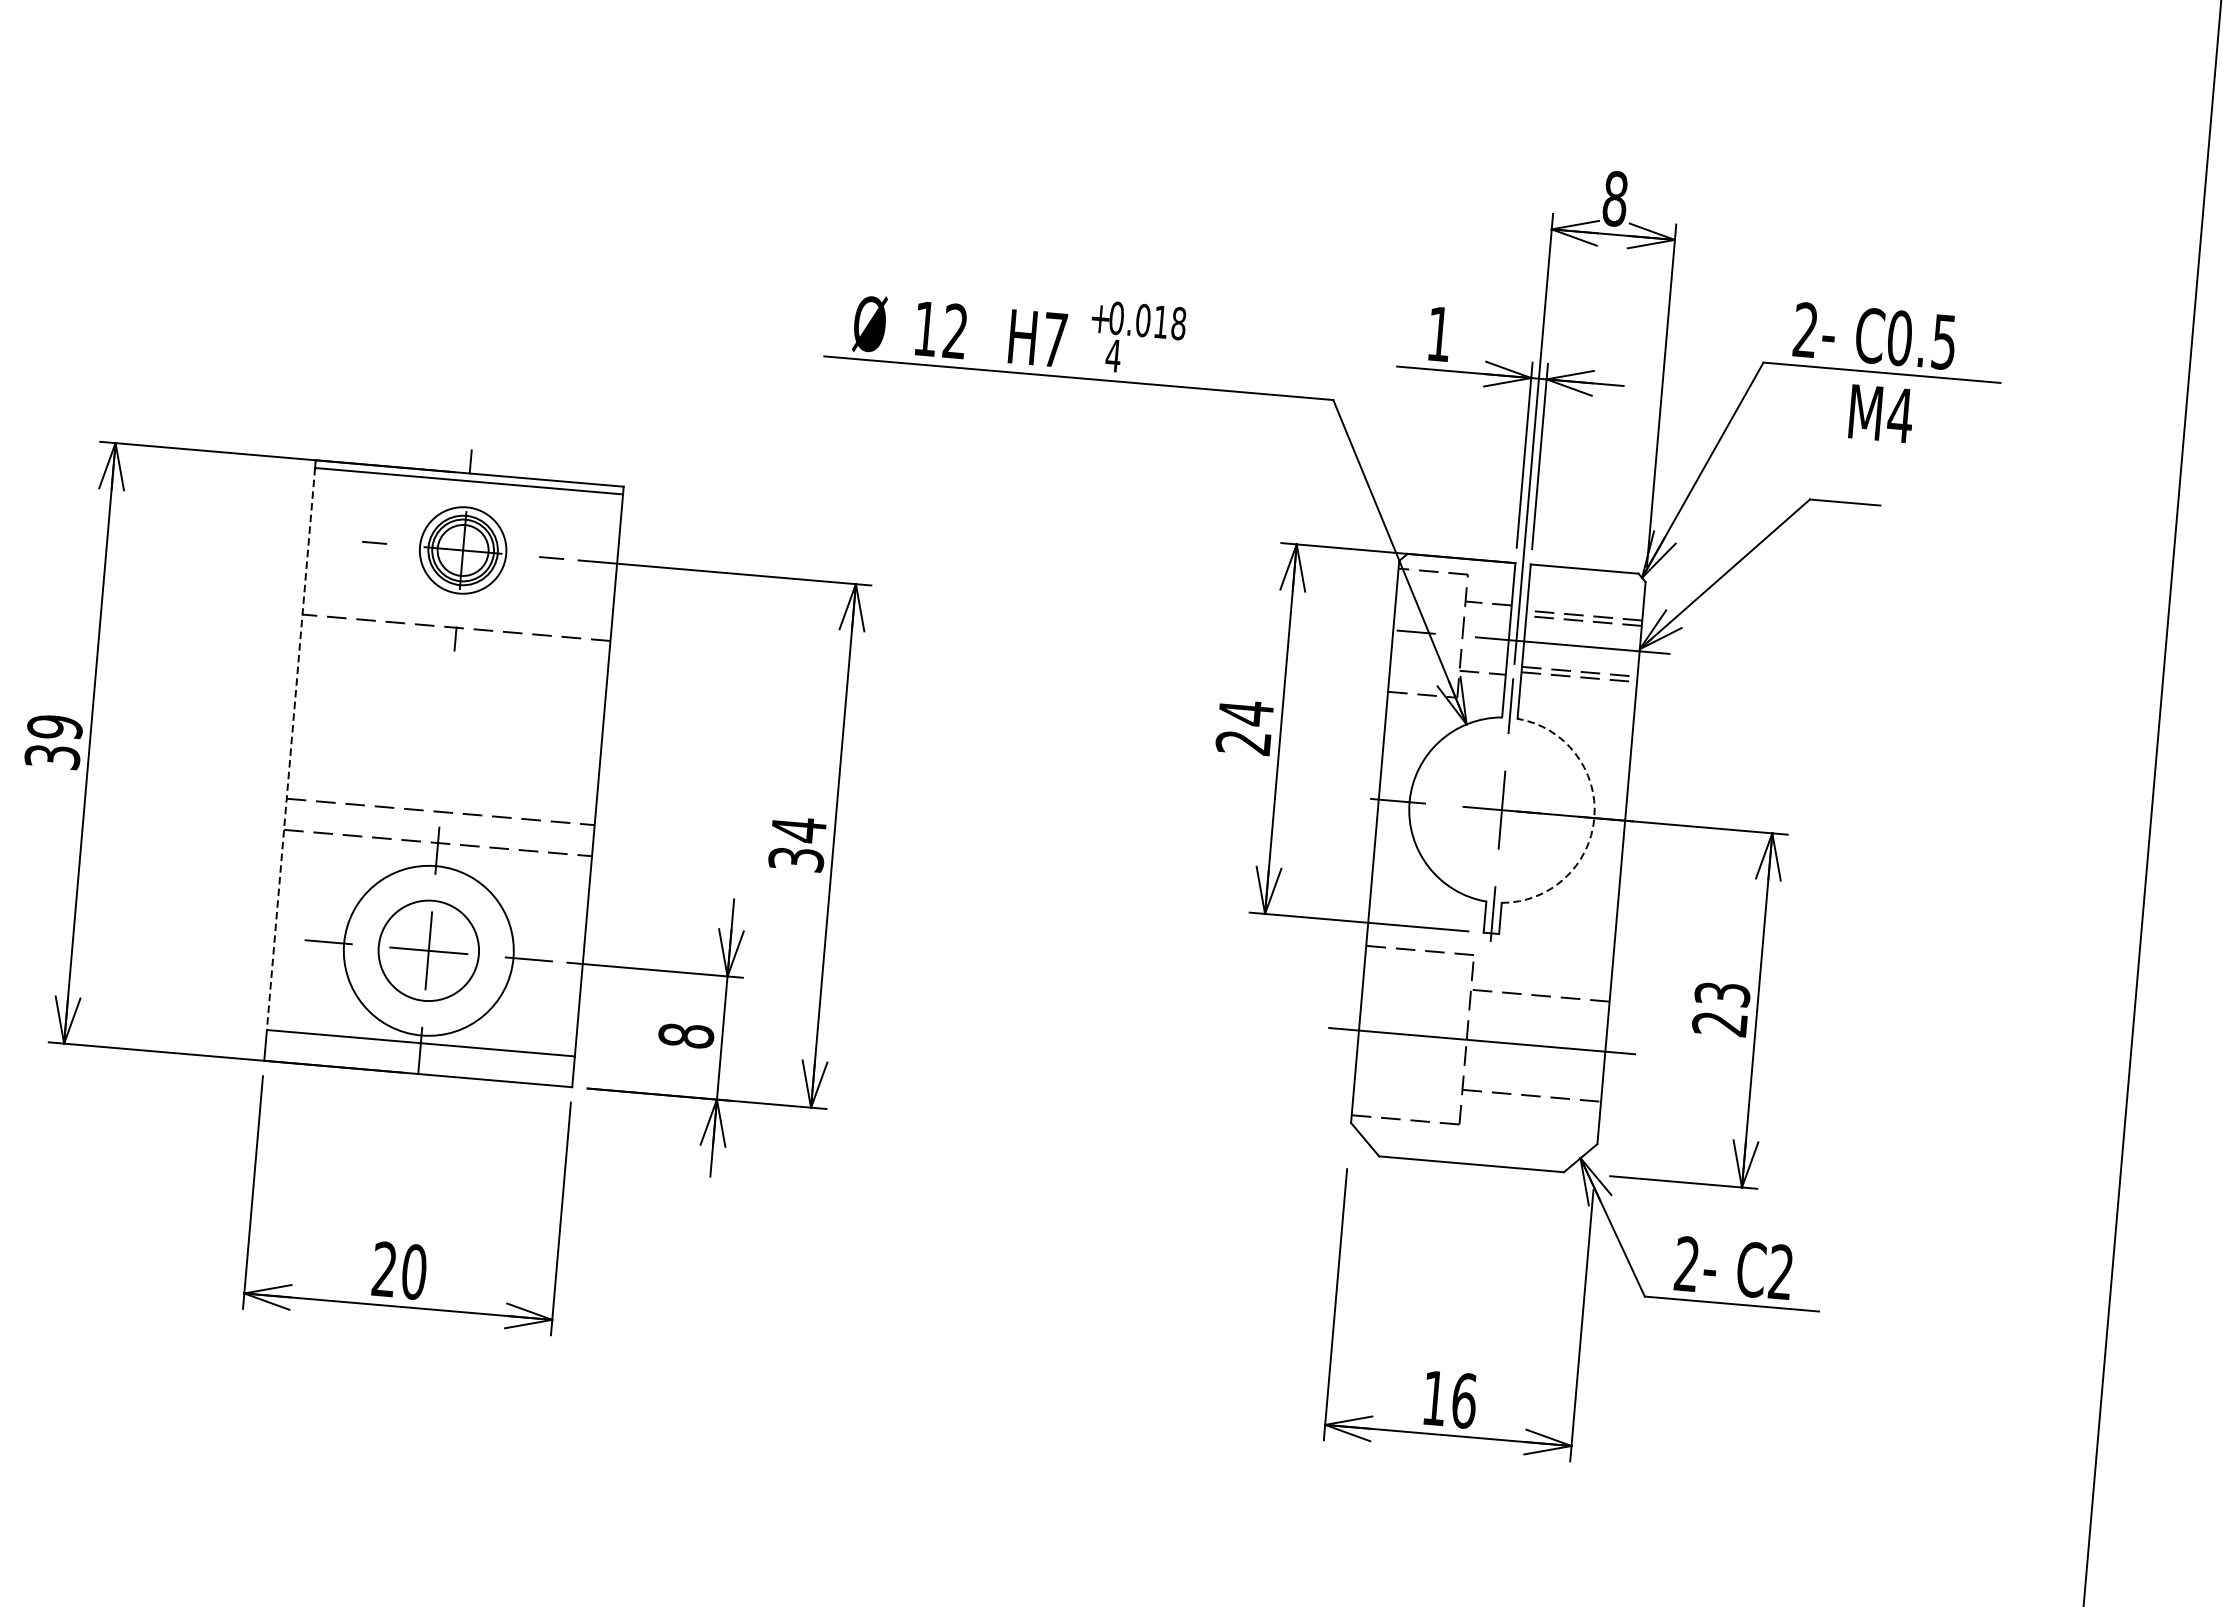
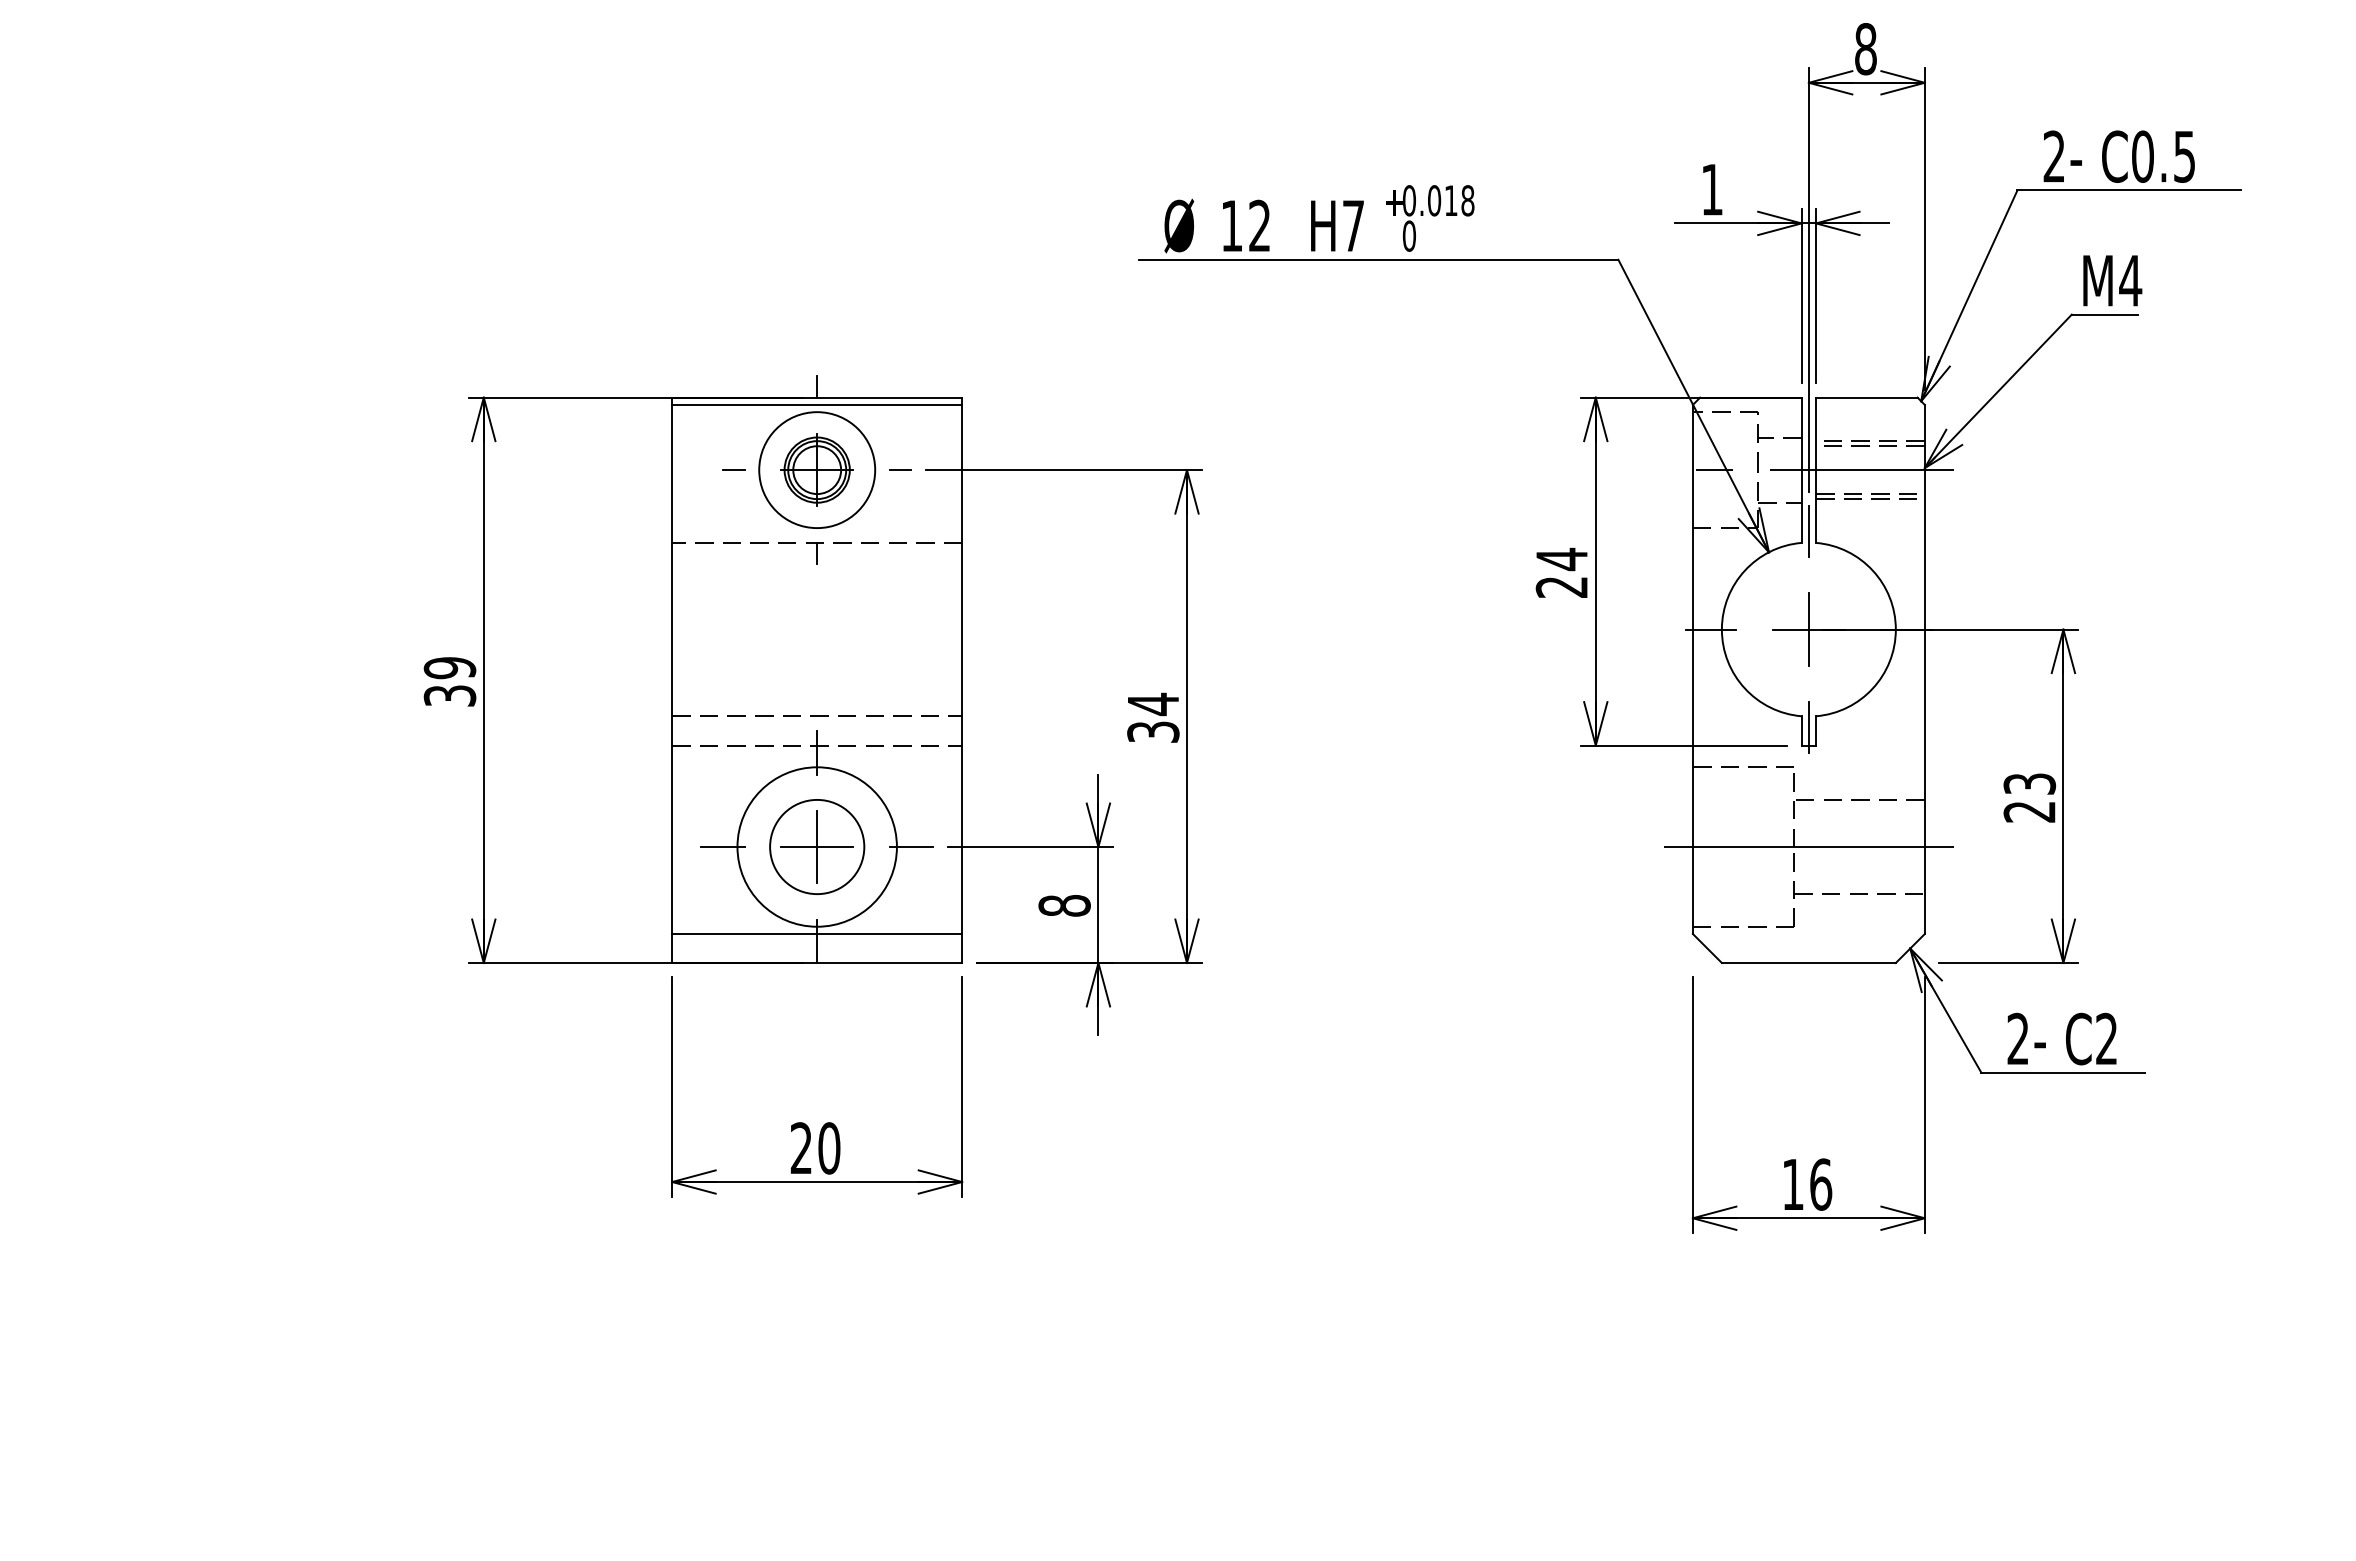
text: (1113, 355) -> (1409, 235), 4 -> 0
text: (1881, 413) -> (2112, 280), moved
circle: (463, 550) -> (817, 470), size x1.43
line: (291, 749) -> (672, 669), dashed -> solid
arc: (1593, 817) -> (1895, 629), dashed -> solid

